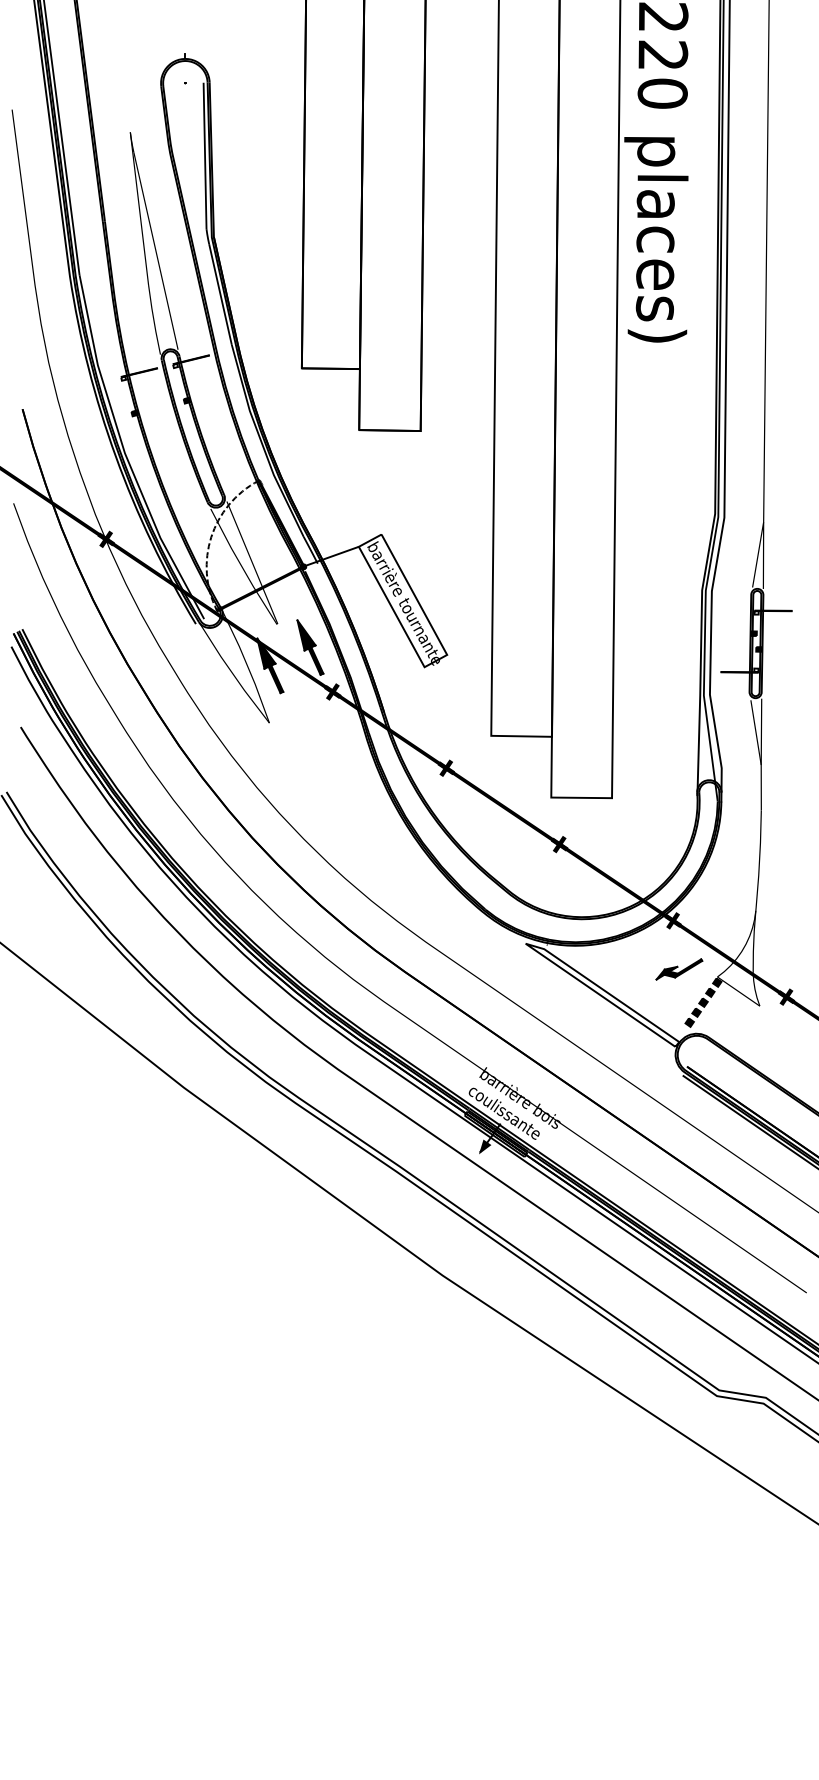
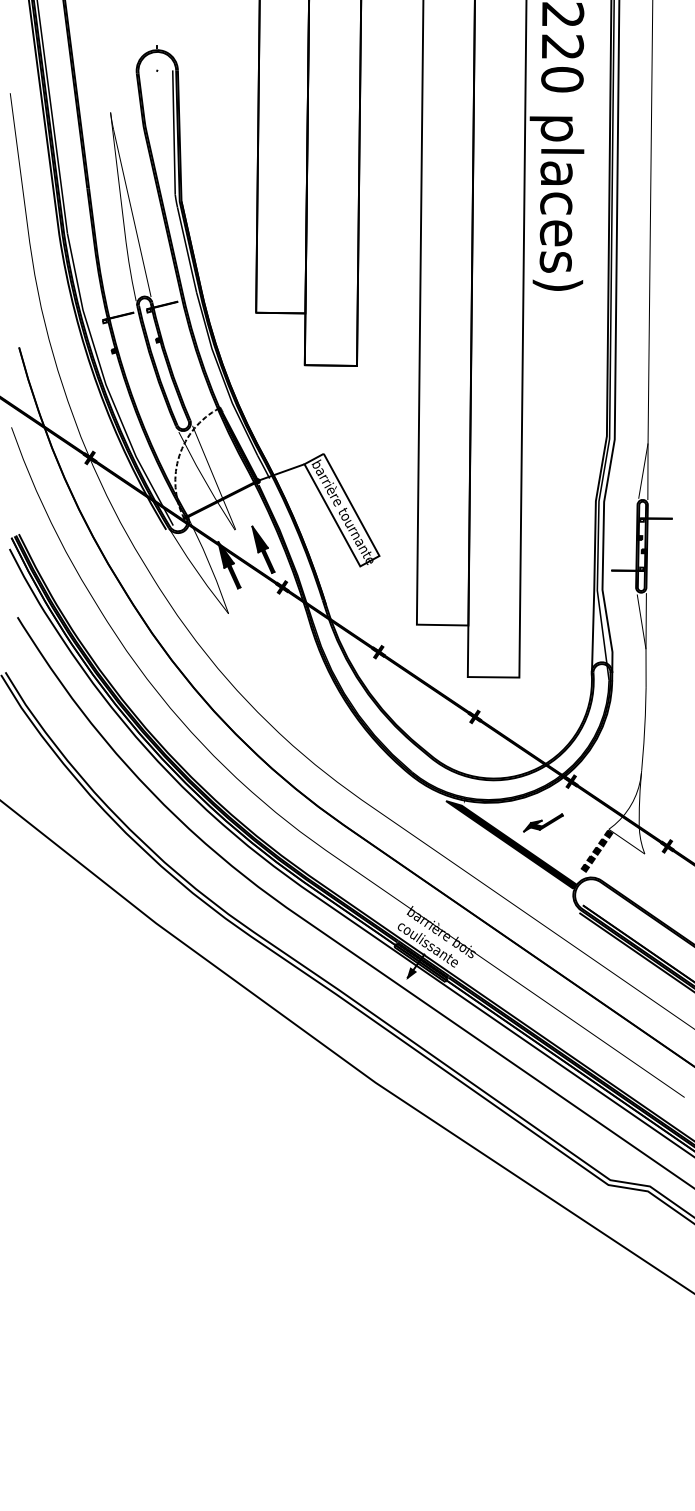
part: (679, 969) -> (543, 822), moved
fill: (602, 994) -> (511, 844), added

